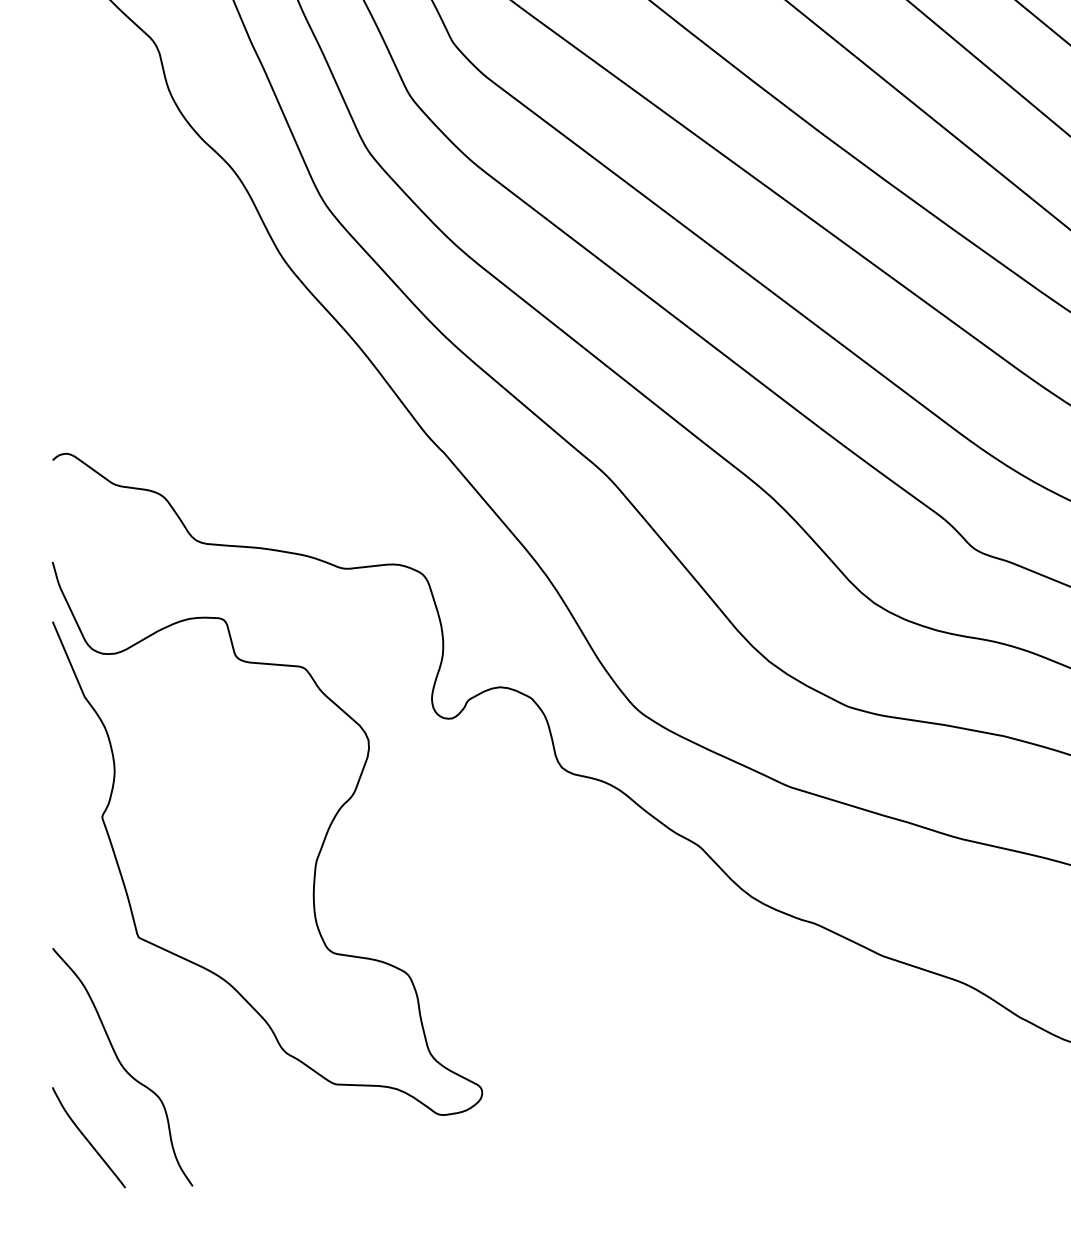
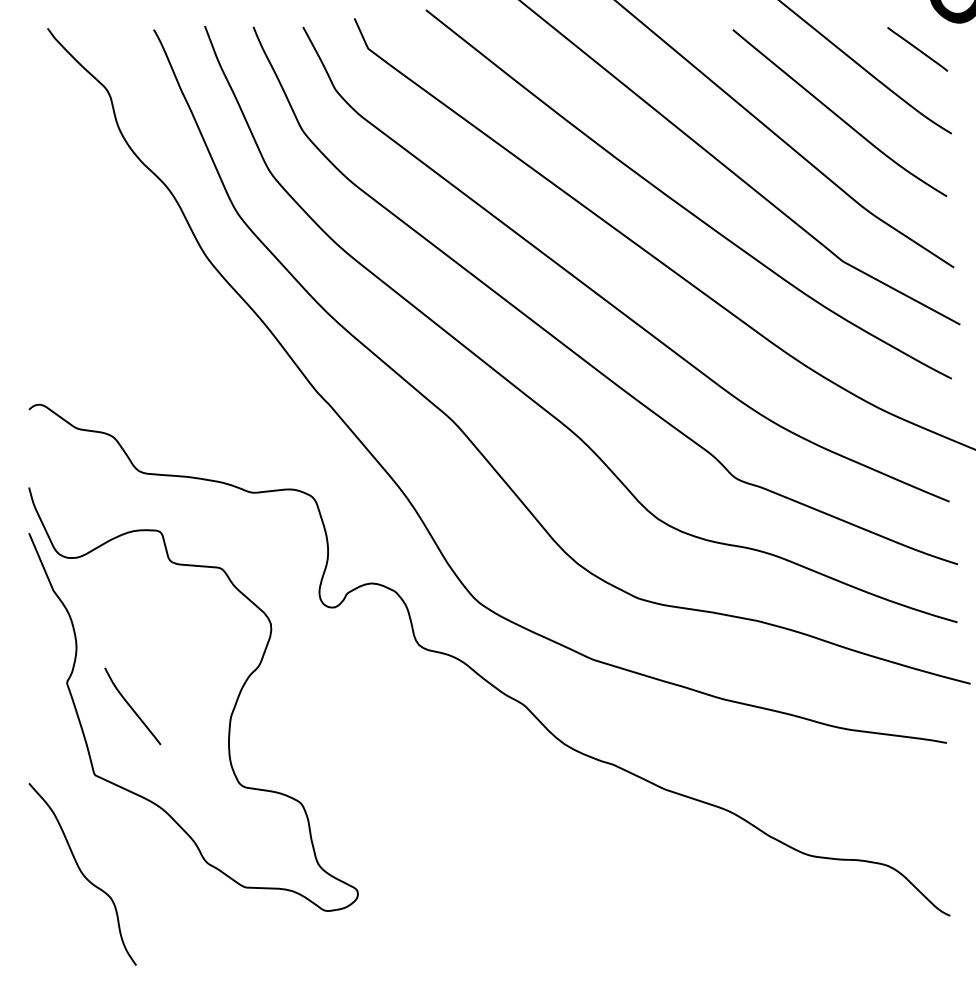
curve: (87, 1137) -> (131, 706), moved

